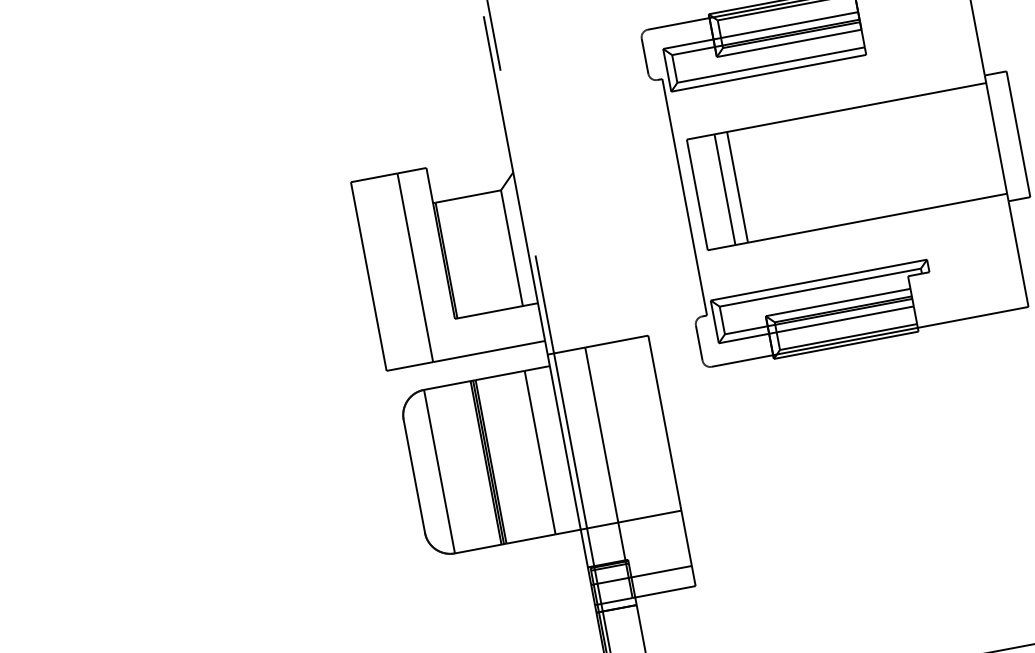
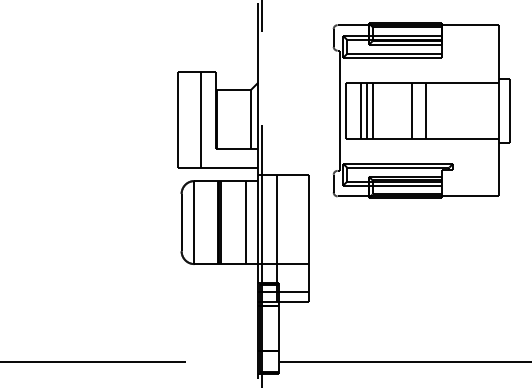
line: (852, 164) -> (425, 110), added
line: (825, 170) -> (411, 110), added
line: (750, 184) -> (373, 110), added

